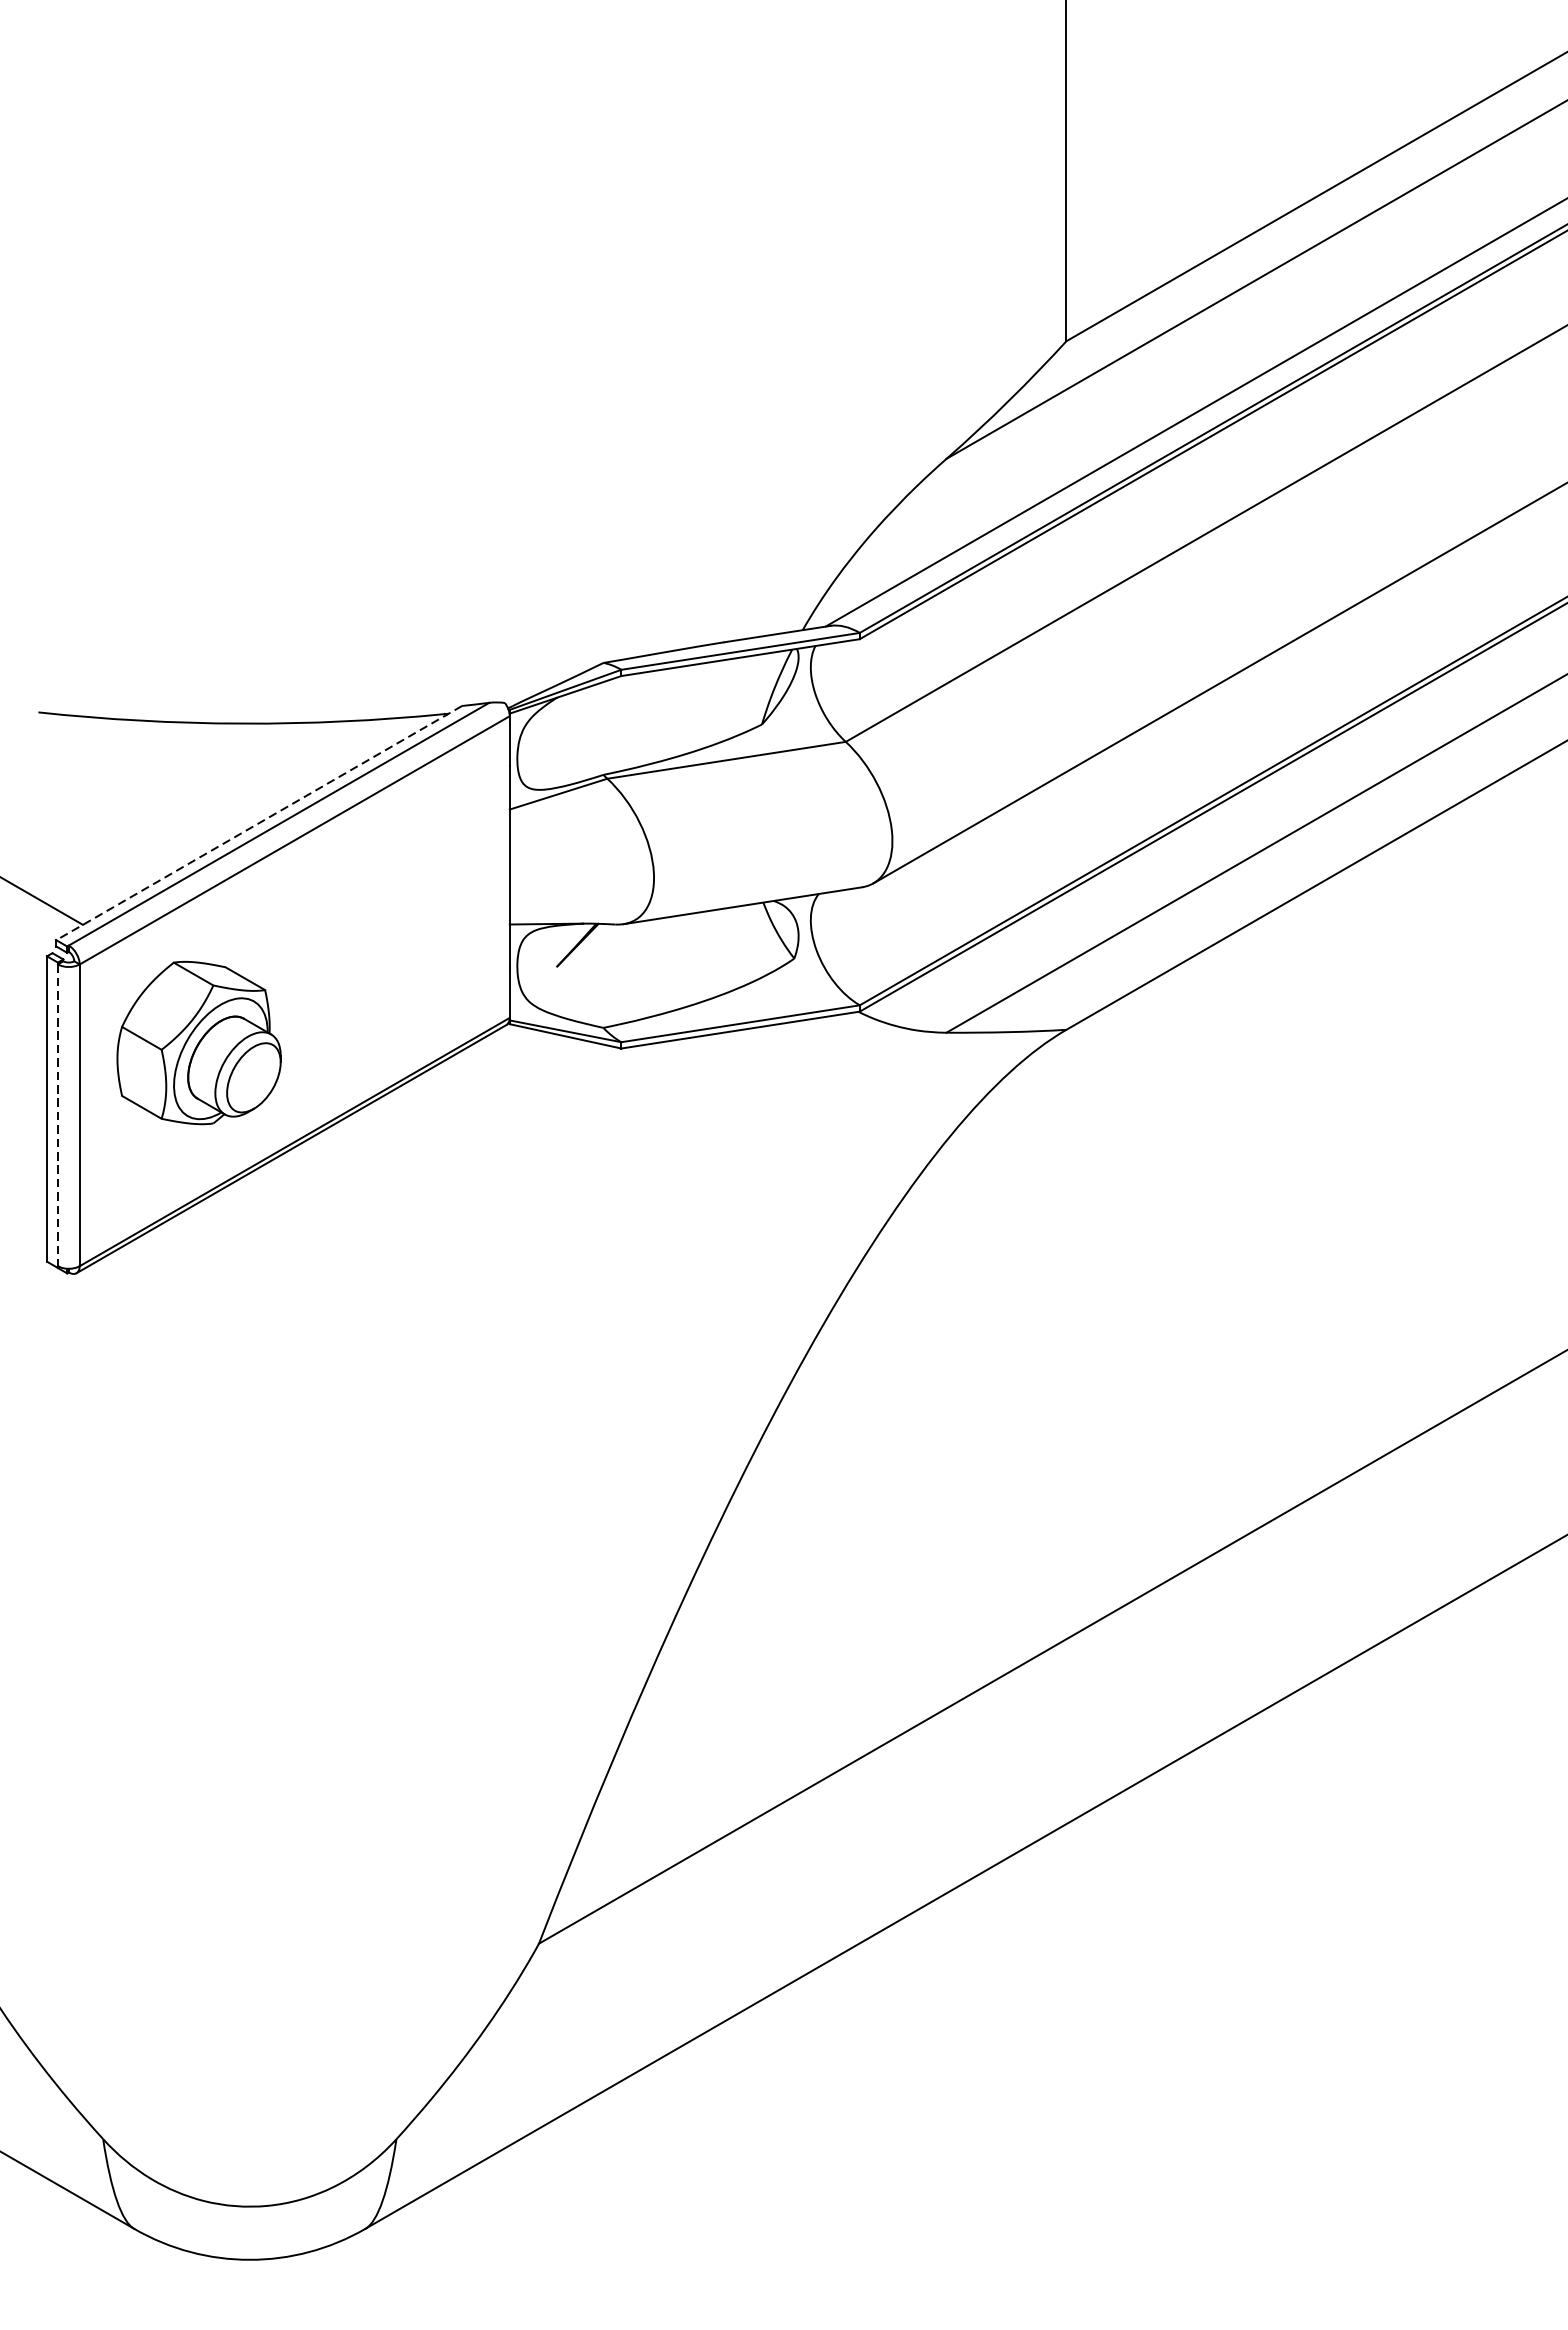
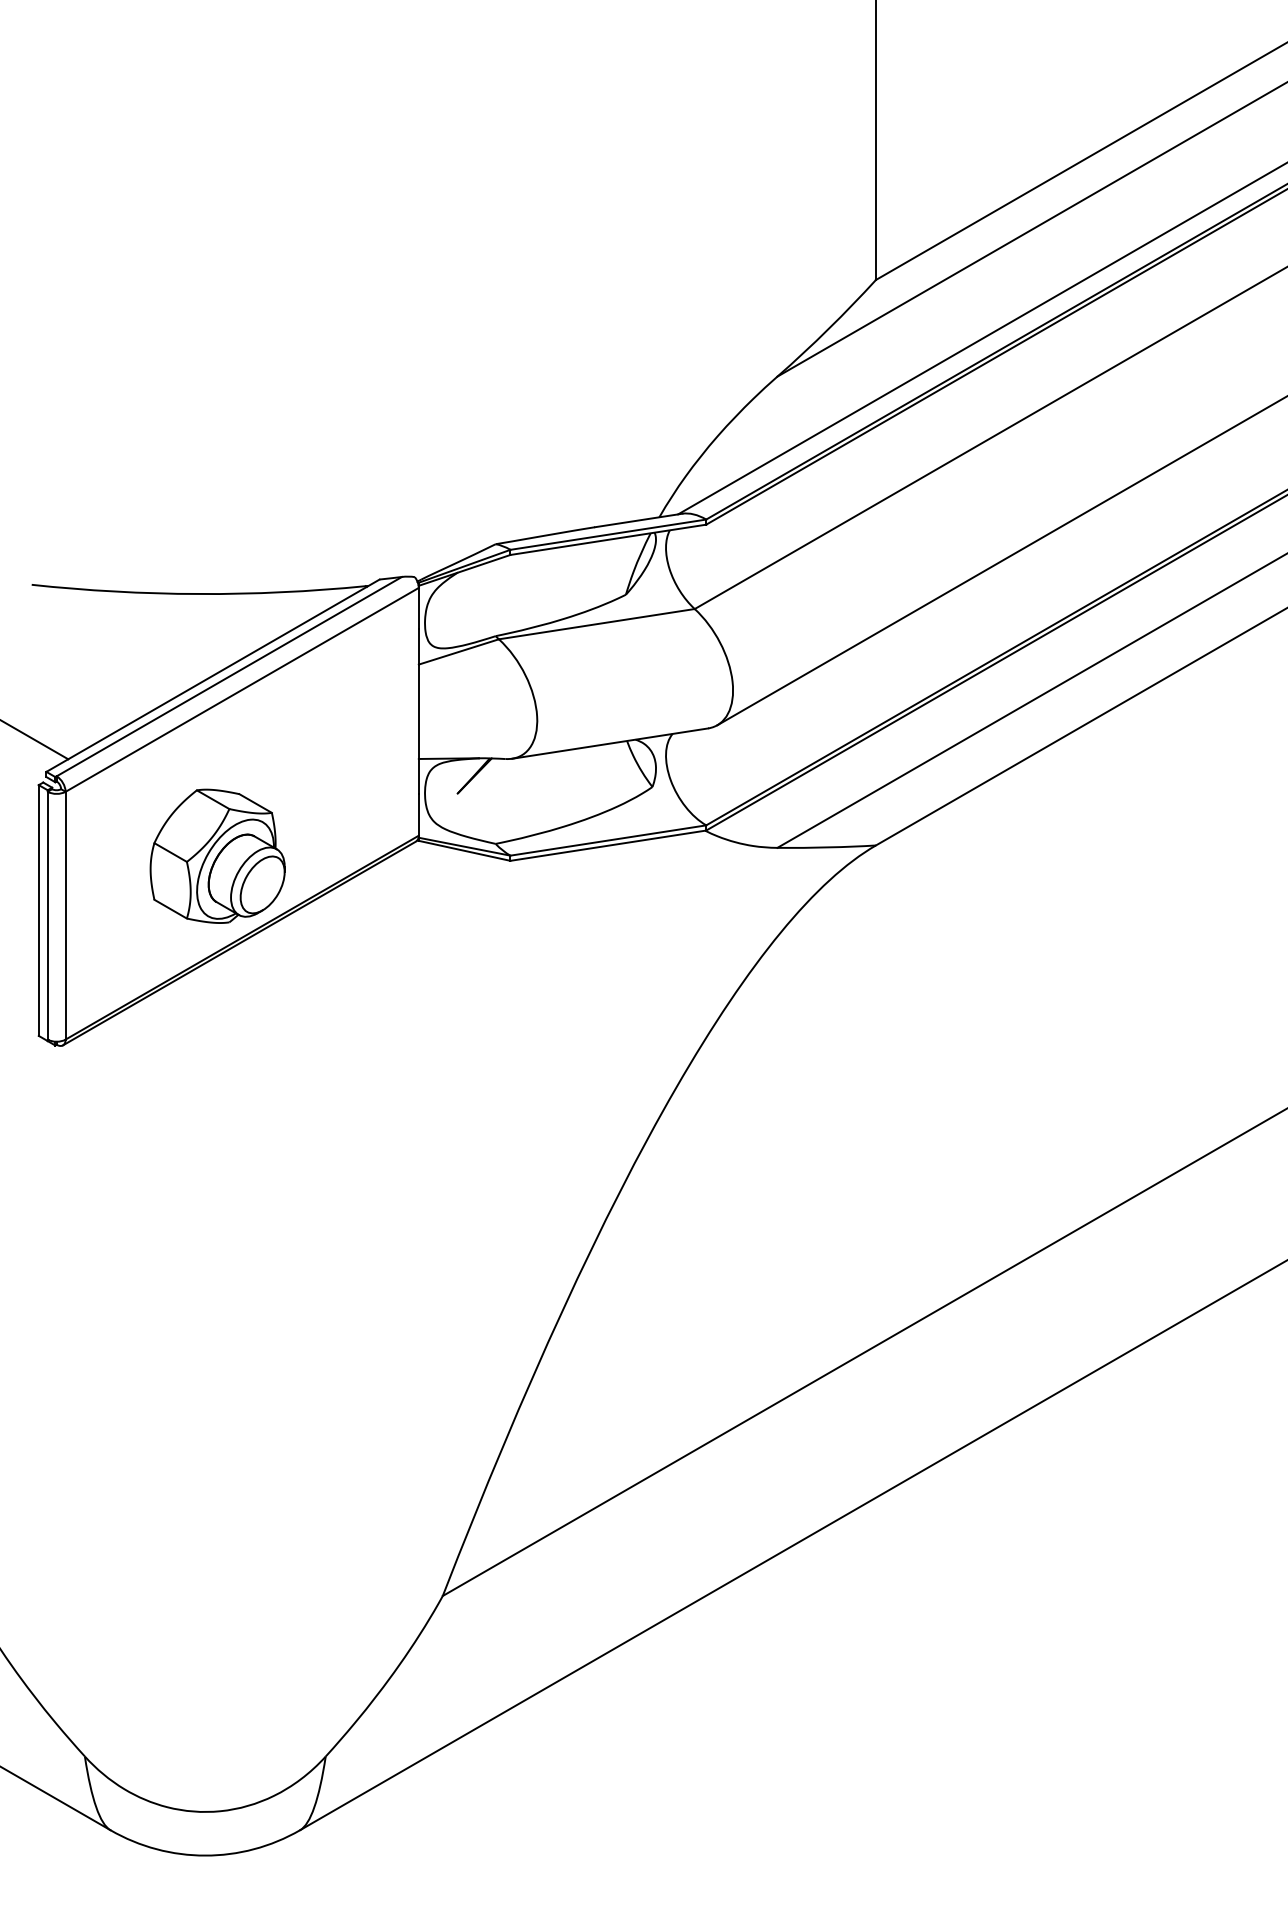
line: (258, 822) -> (212, 675), dashed -> solid
part: (198, 1042) -> (217, 855), moved
line: (57, 1115) -> (47, 915), dashed -> solid

